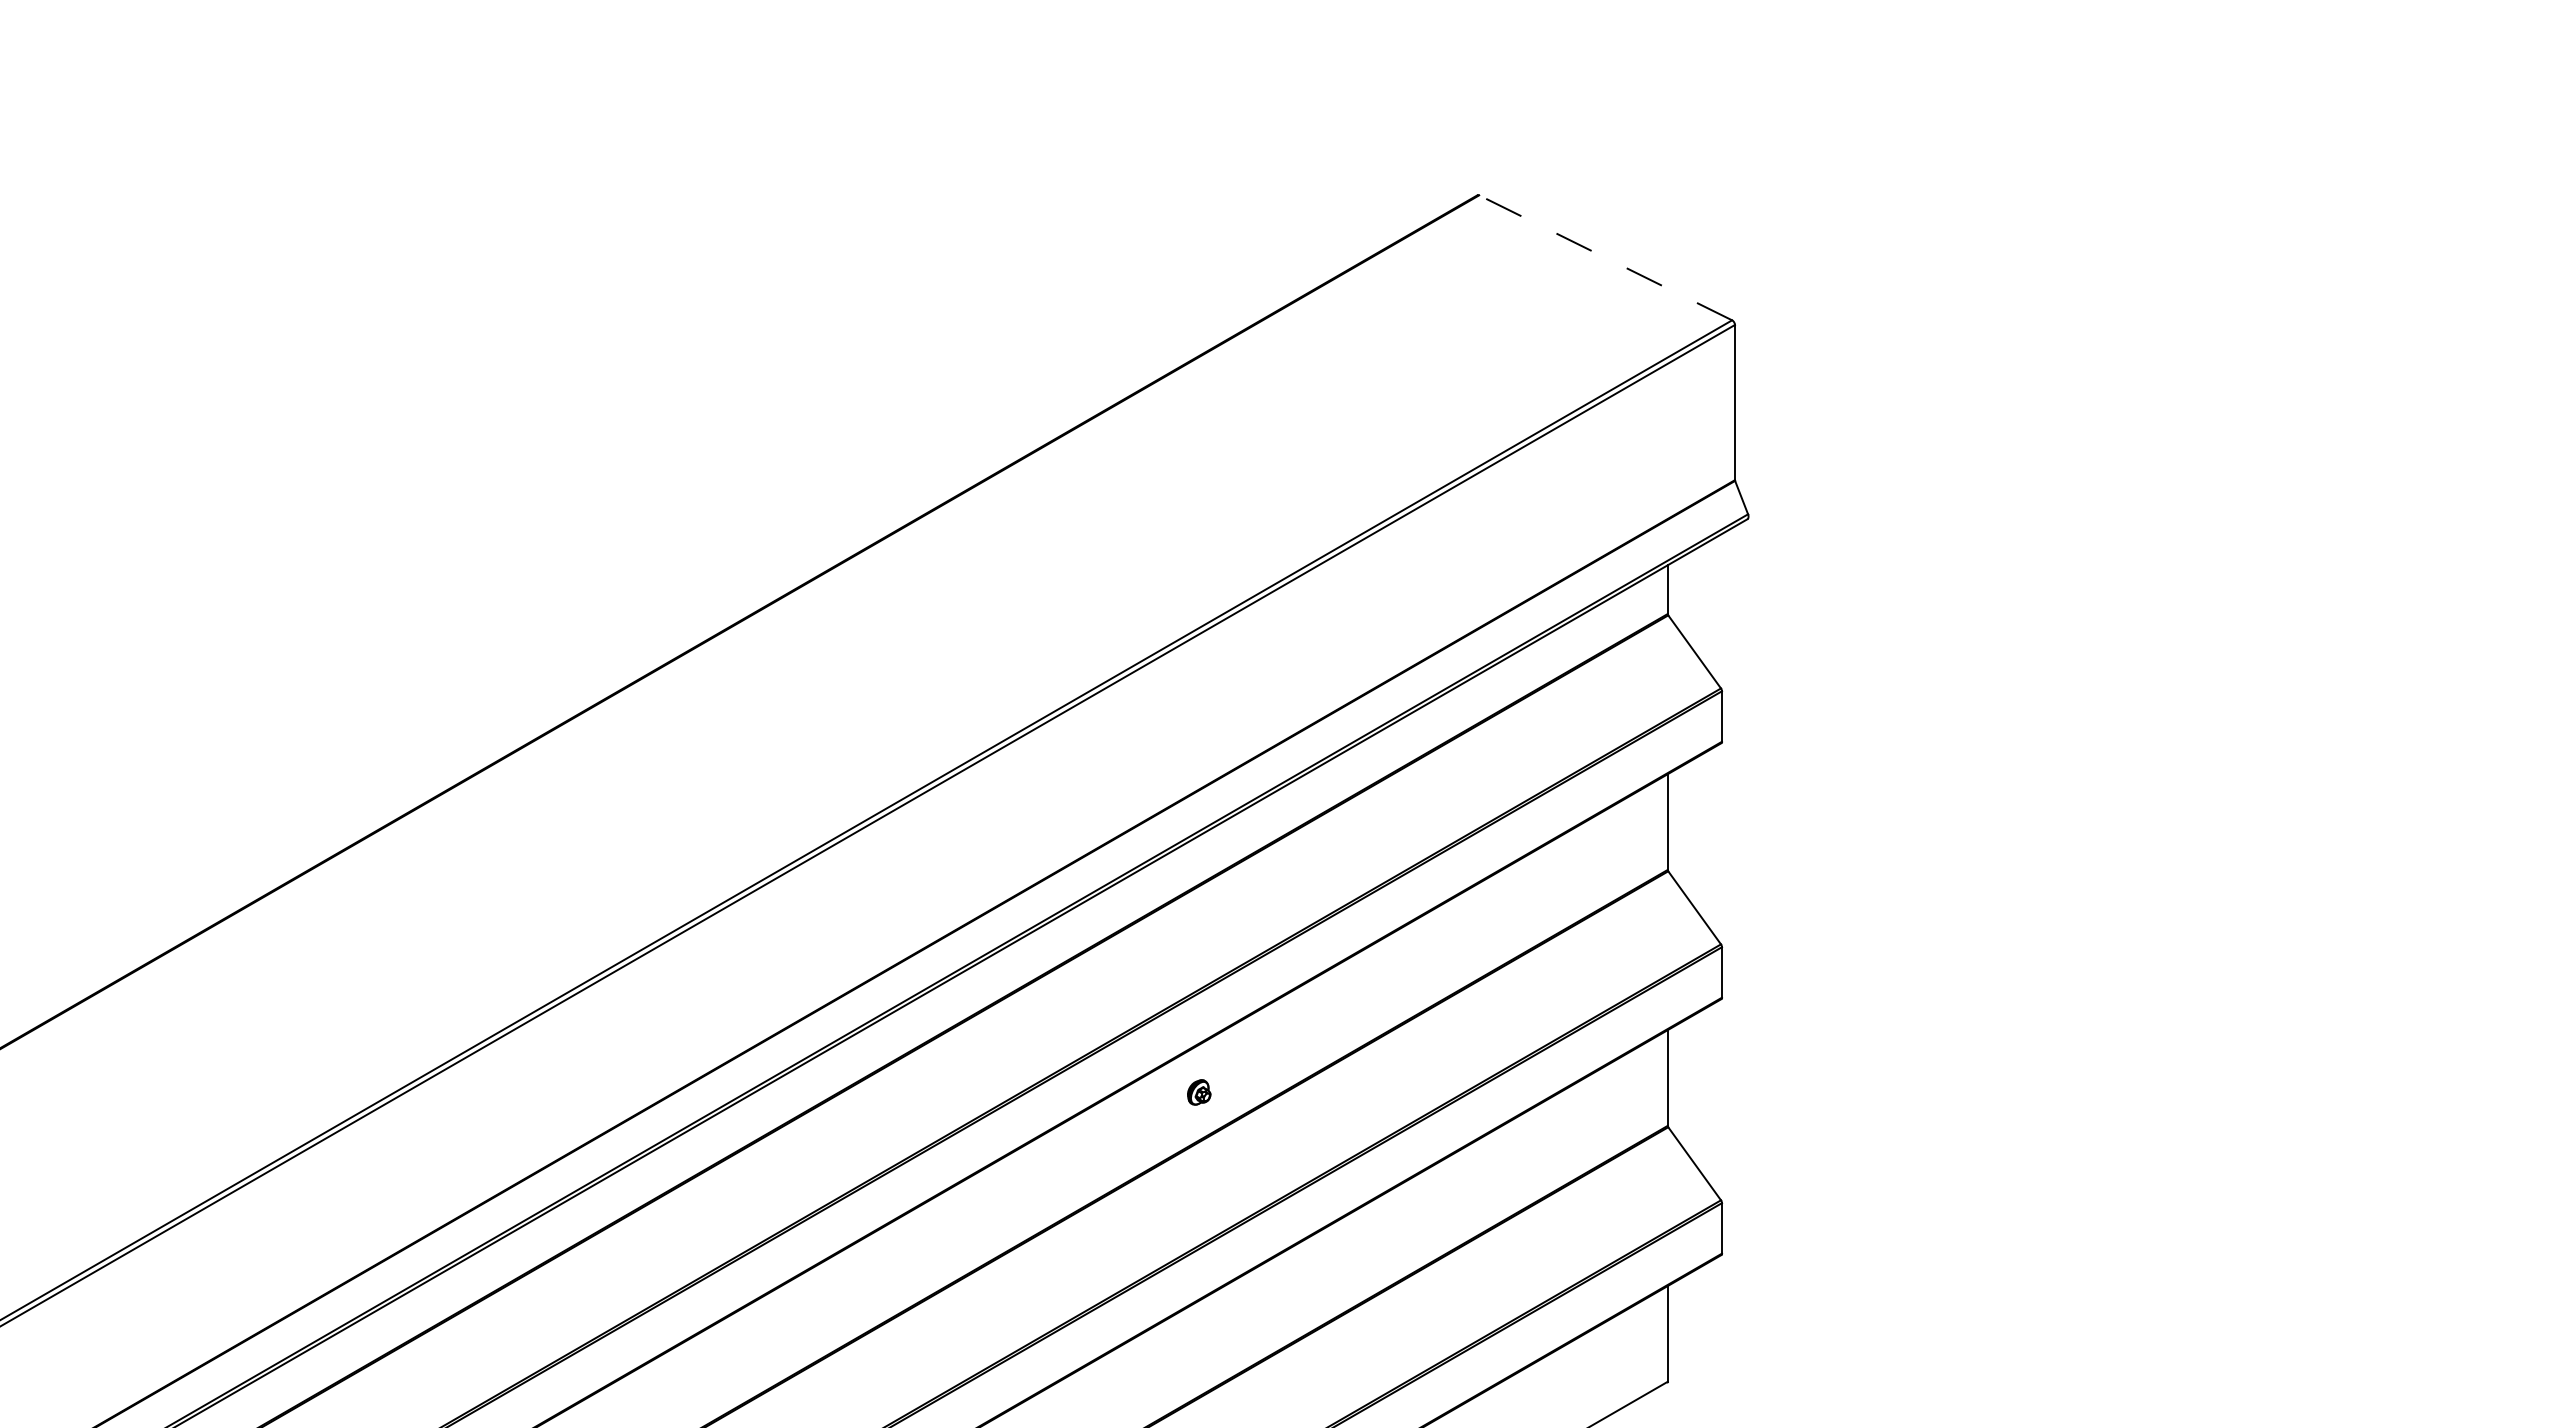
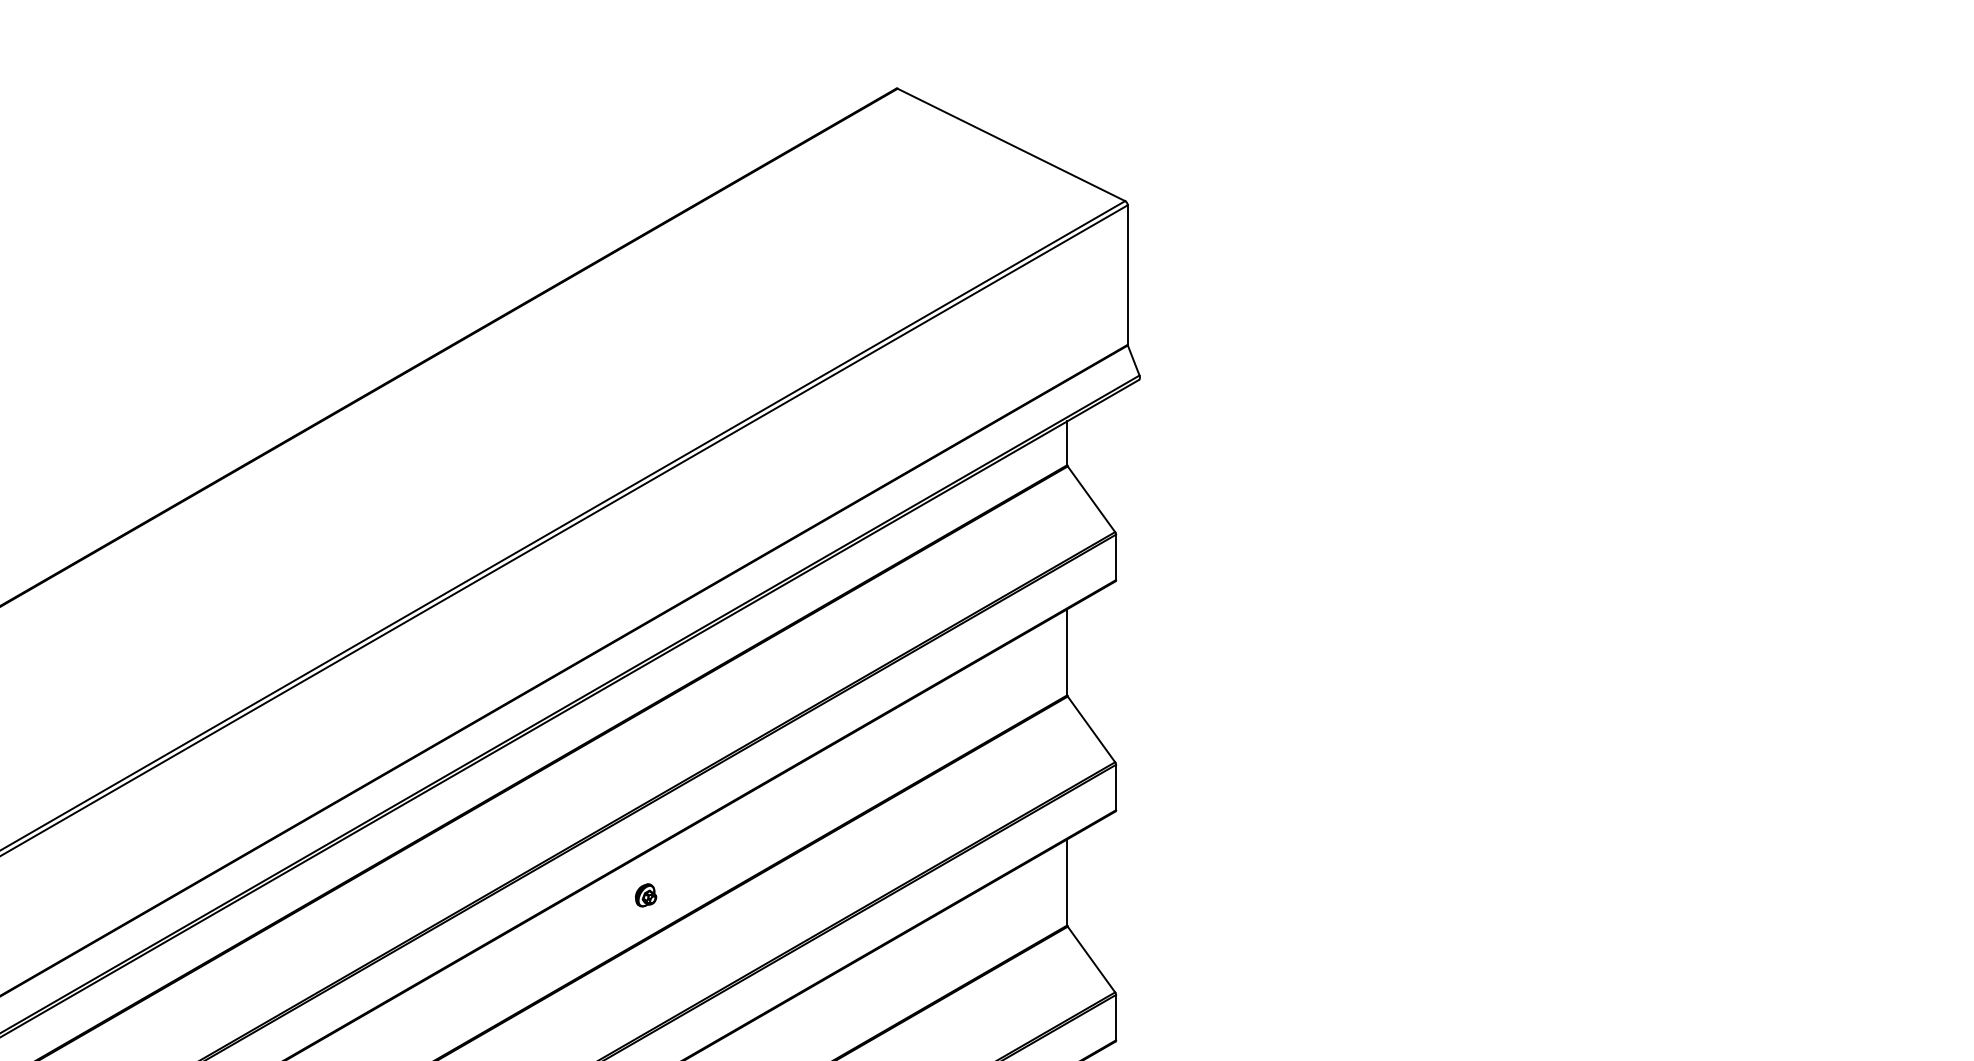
line: (1605, 257) -> (1011, 144), dashed -> solid

